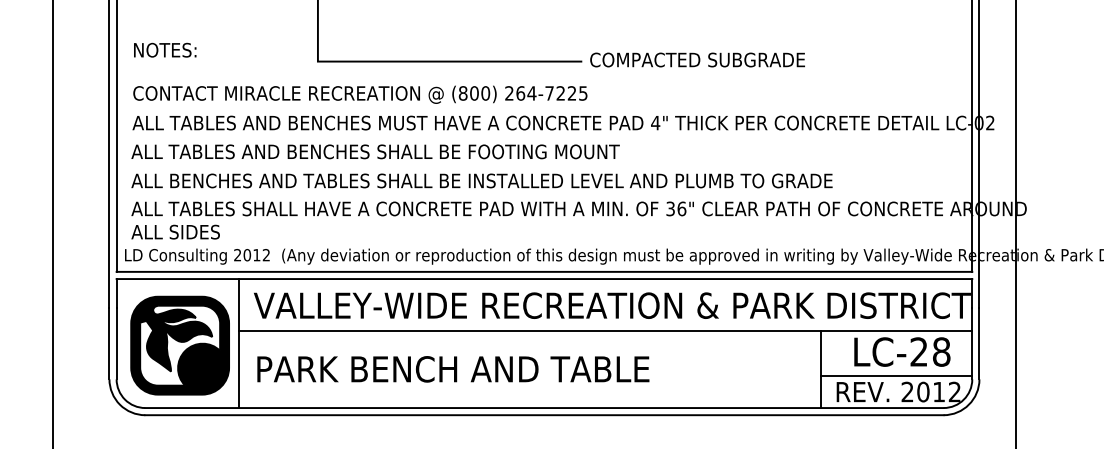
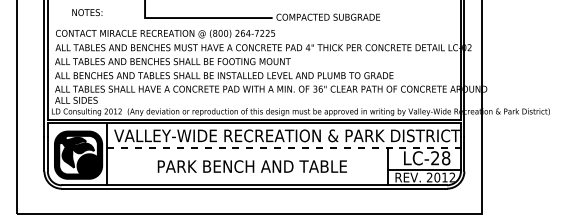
text: (165, 50) -> (87, 12), moved
line: (606, 331) -> (284, 148), solid -> dashed
text: (451, 369) -> (251, 166), moved

